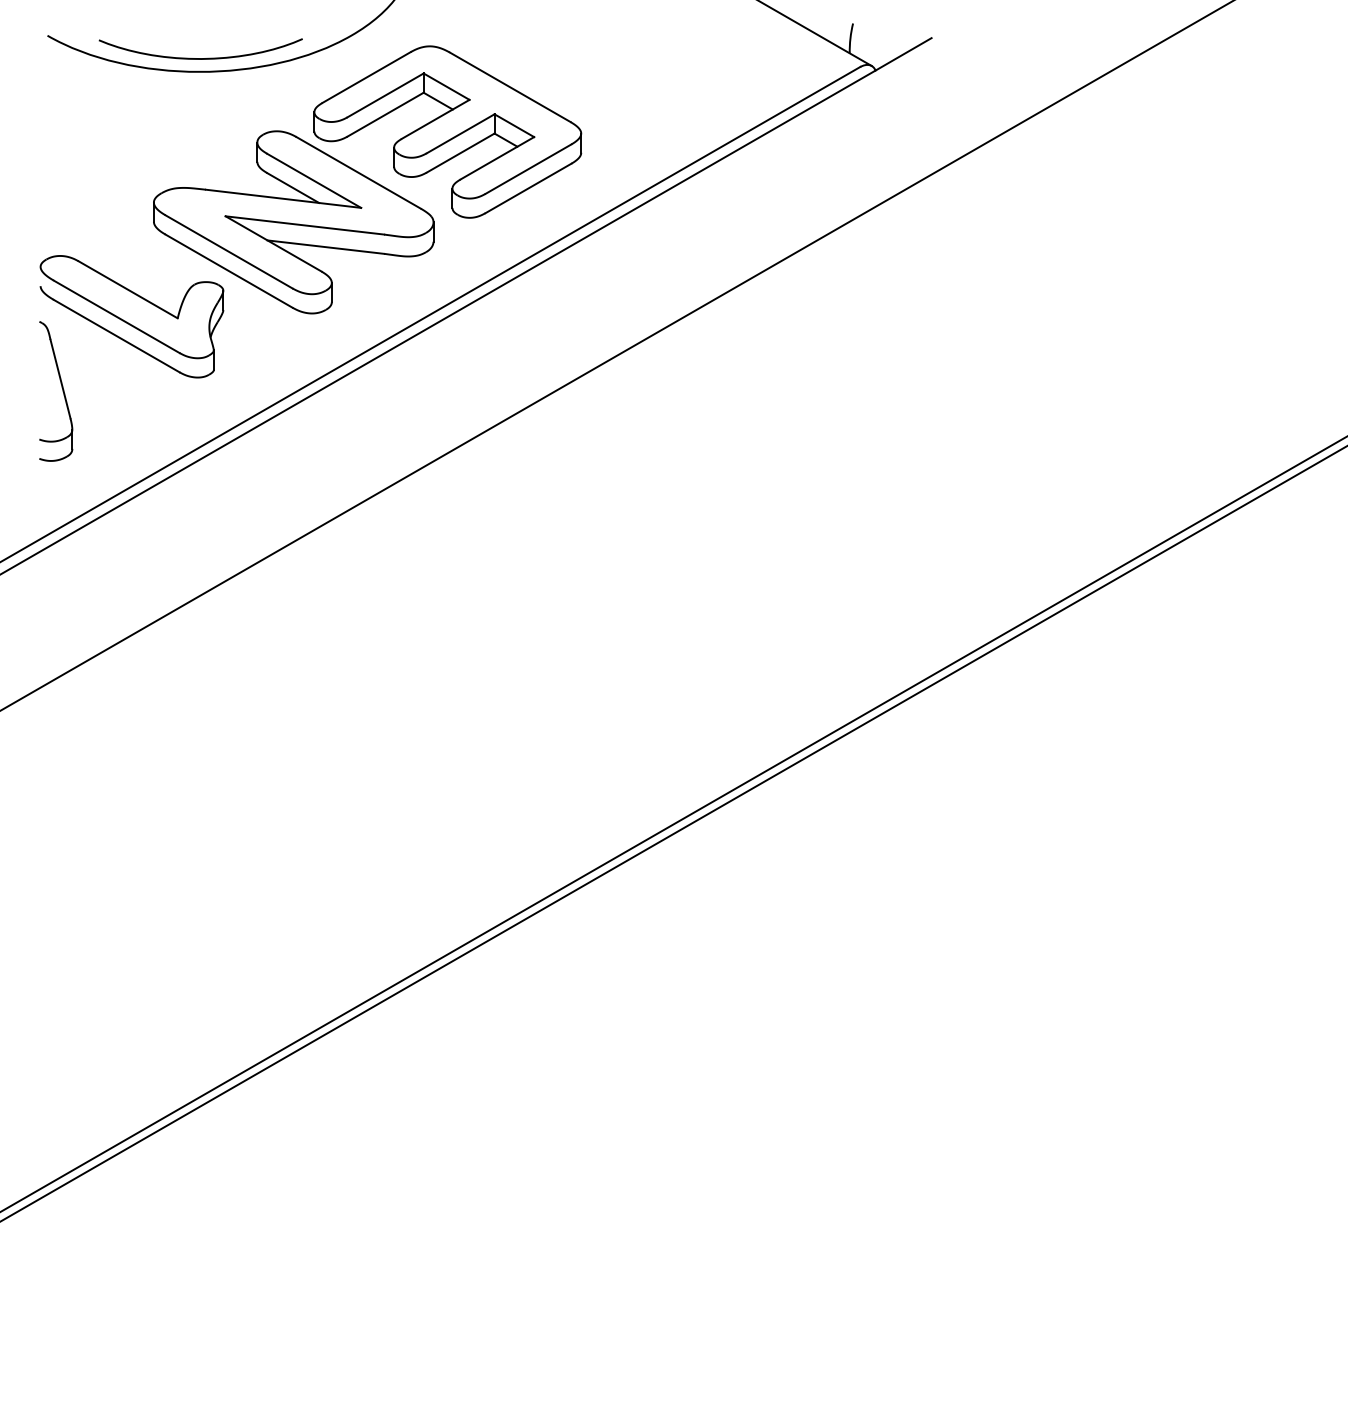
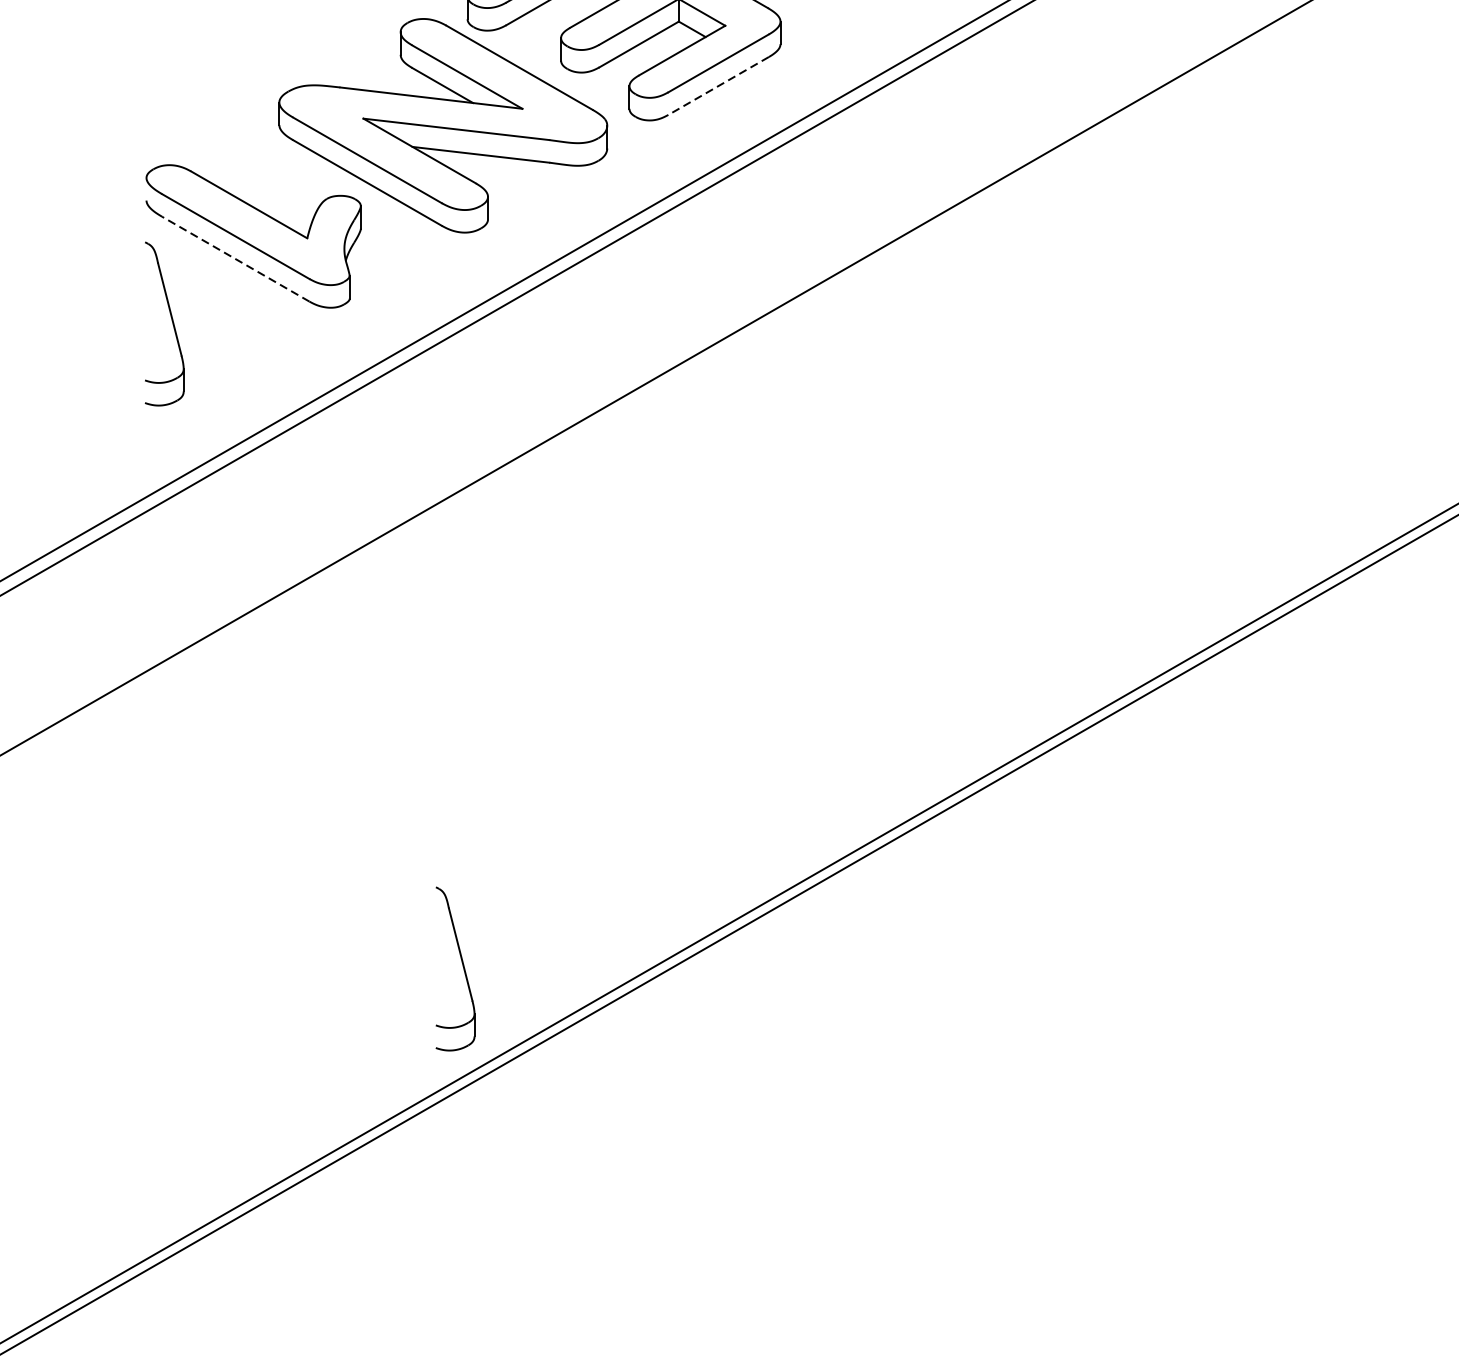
line: (528, 188) -> (718, 86), solid -> dashed
line: (116, 336) -> (235, 259), solid -> dashed
part: (304, 941) -> (455, 969), added

